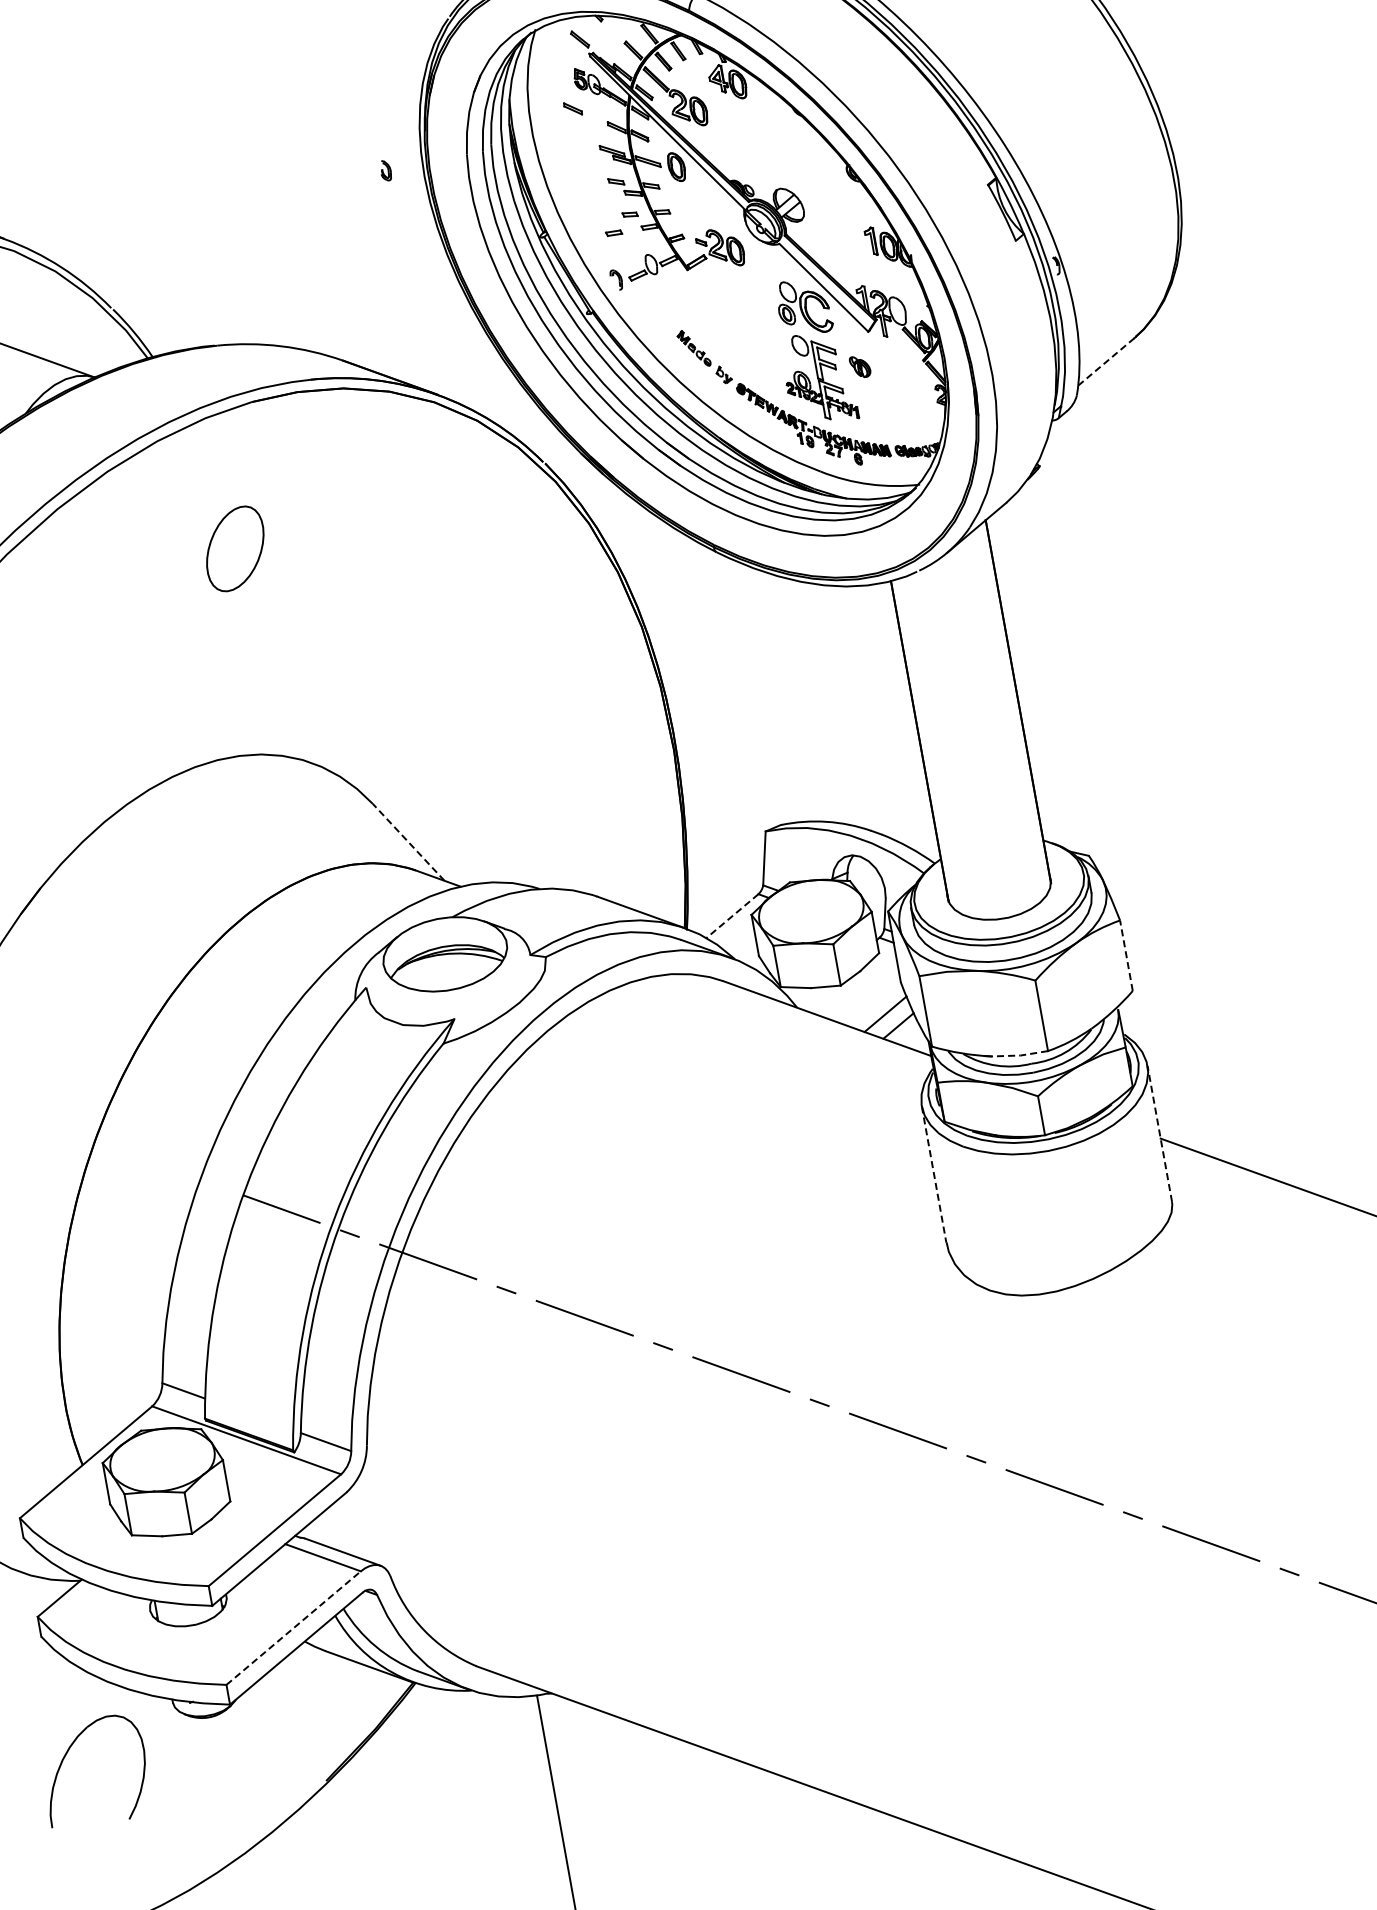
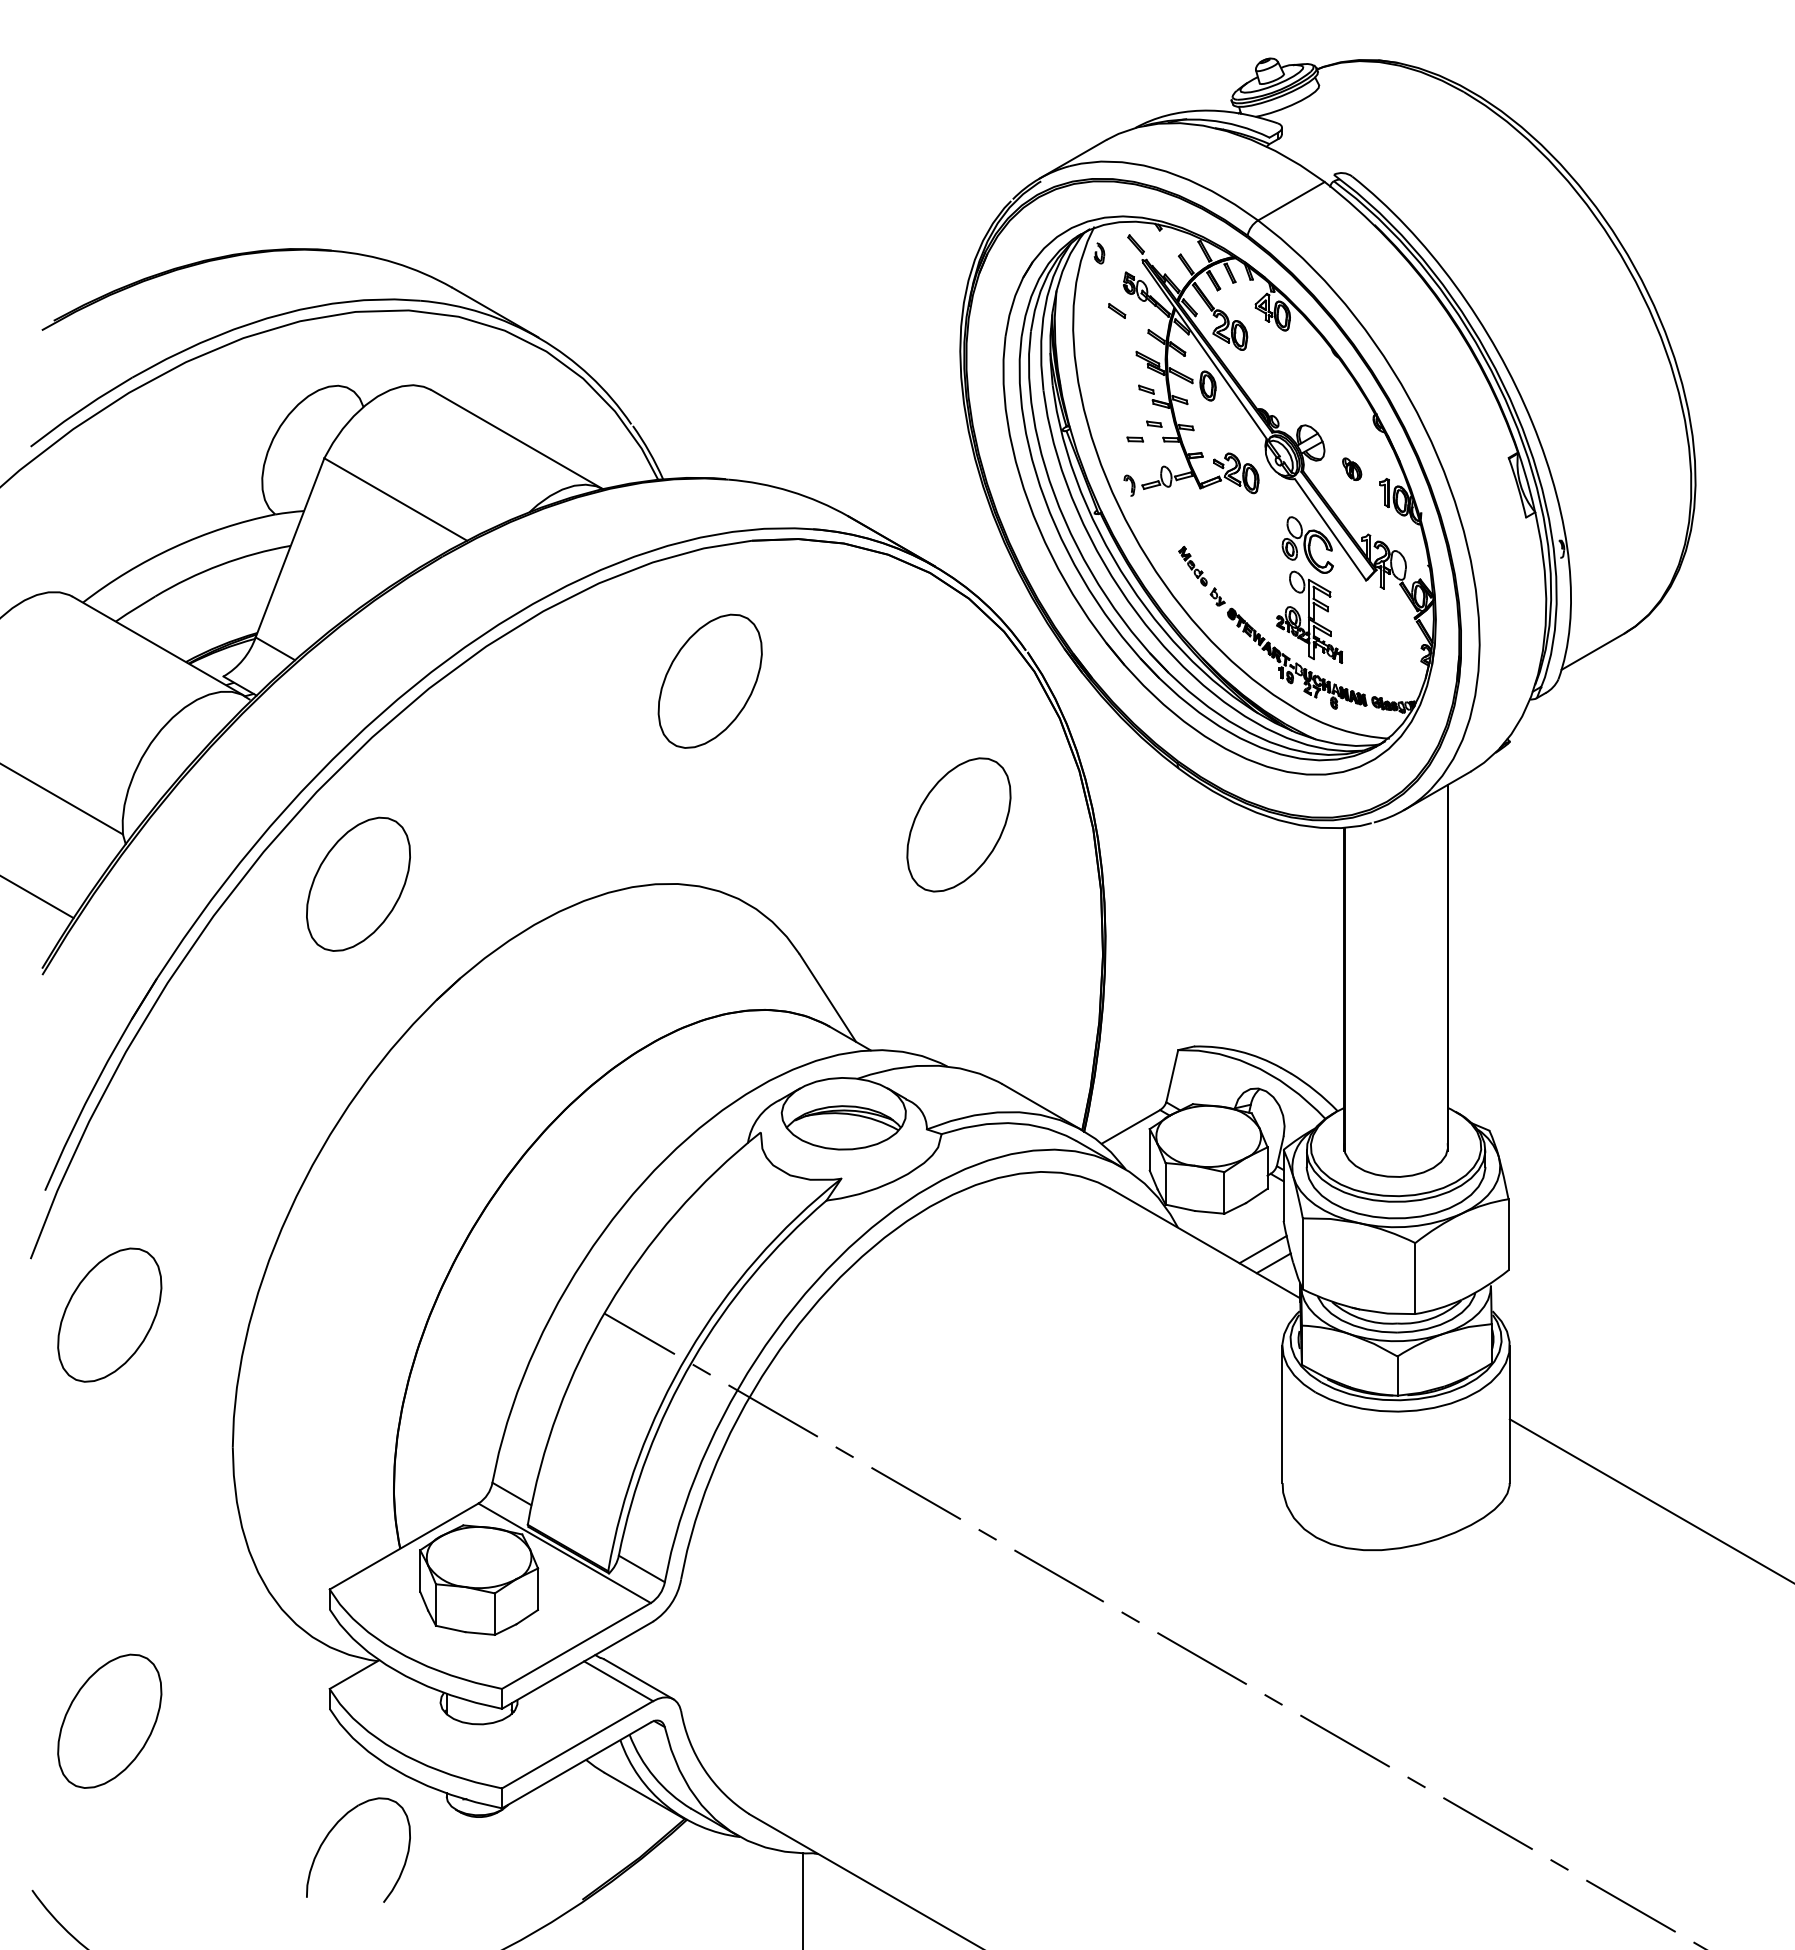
part: (385, 170) -> (1099, 253), moved
line: (1106, 361) -> (1593, 651), dashed -> solid
part: (860, 366) -> (1352, 468), moved
part: (234, 548) -> (709, 680), size x1.67
part: (507, 646) -> (958, 824), added
line: (408, 841) -> (827, 997), dashed -> solid
line: (731, 915) -> (1130, 1126), dashed -> solid
line: (1126, 955) -> (1508, 1234), dashed -> solid
line: (1020, 1055) -> (1387, 1313), dashed -> solid
line: (1159, 1133) -> (1509, 1414), dashed -> solid
line: (934, 1174) -> (1282, 1414), dashed -> solid
line: (294, 1627) -> (578, 1744), dashed -> solid

